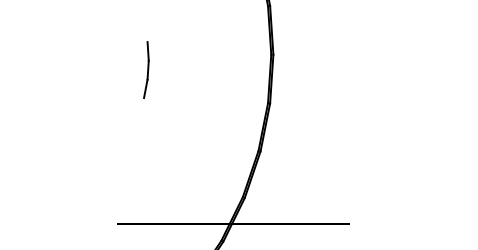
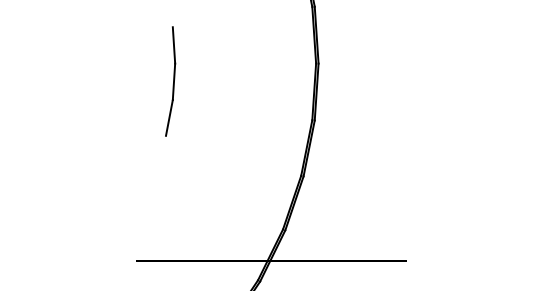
part: (146, 69) -> (170, 80), size x1.67

